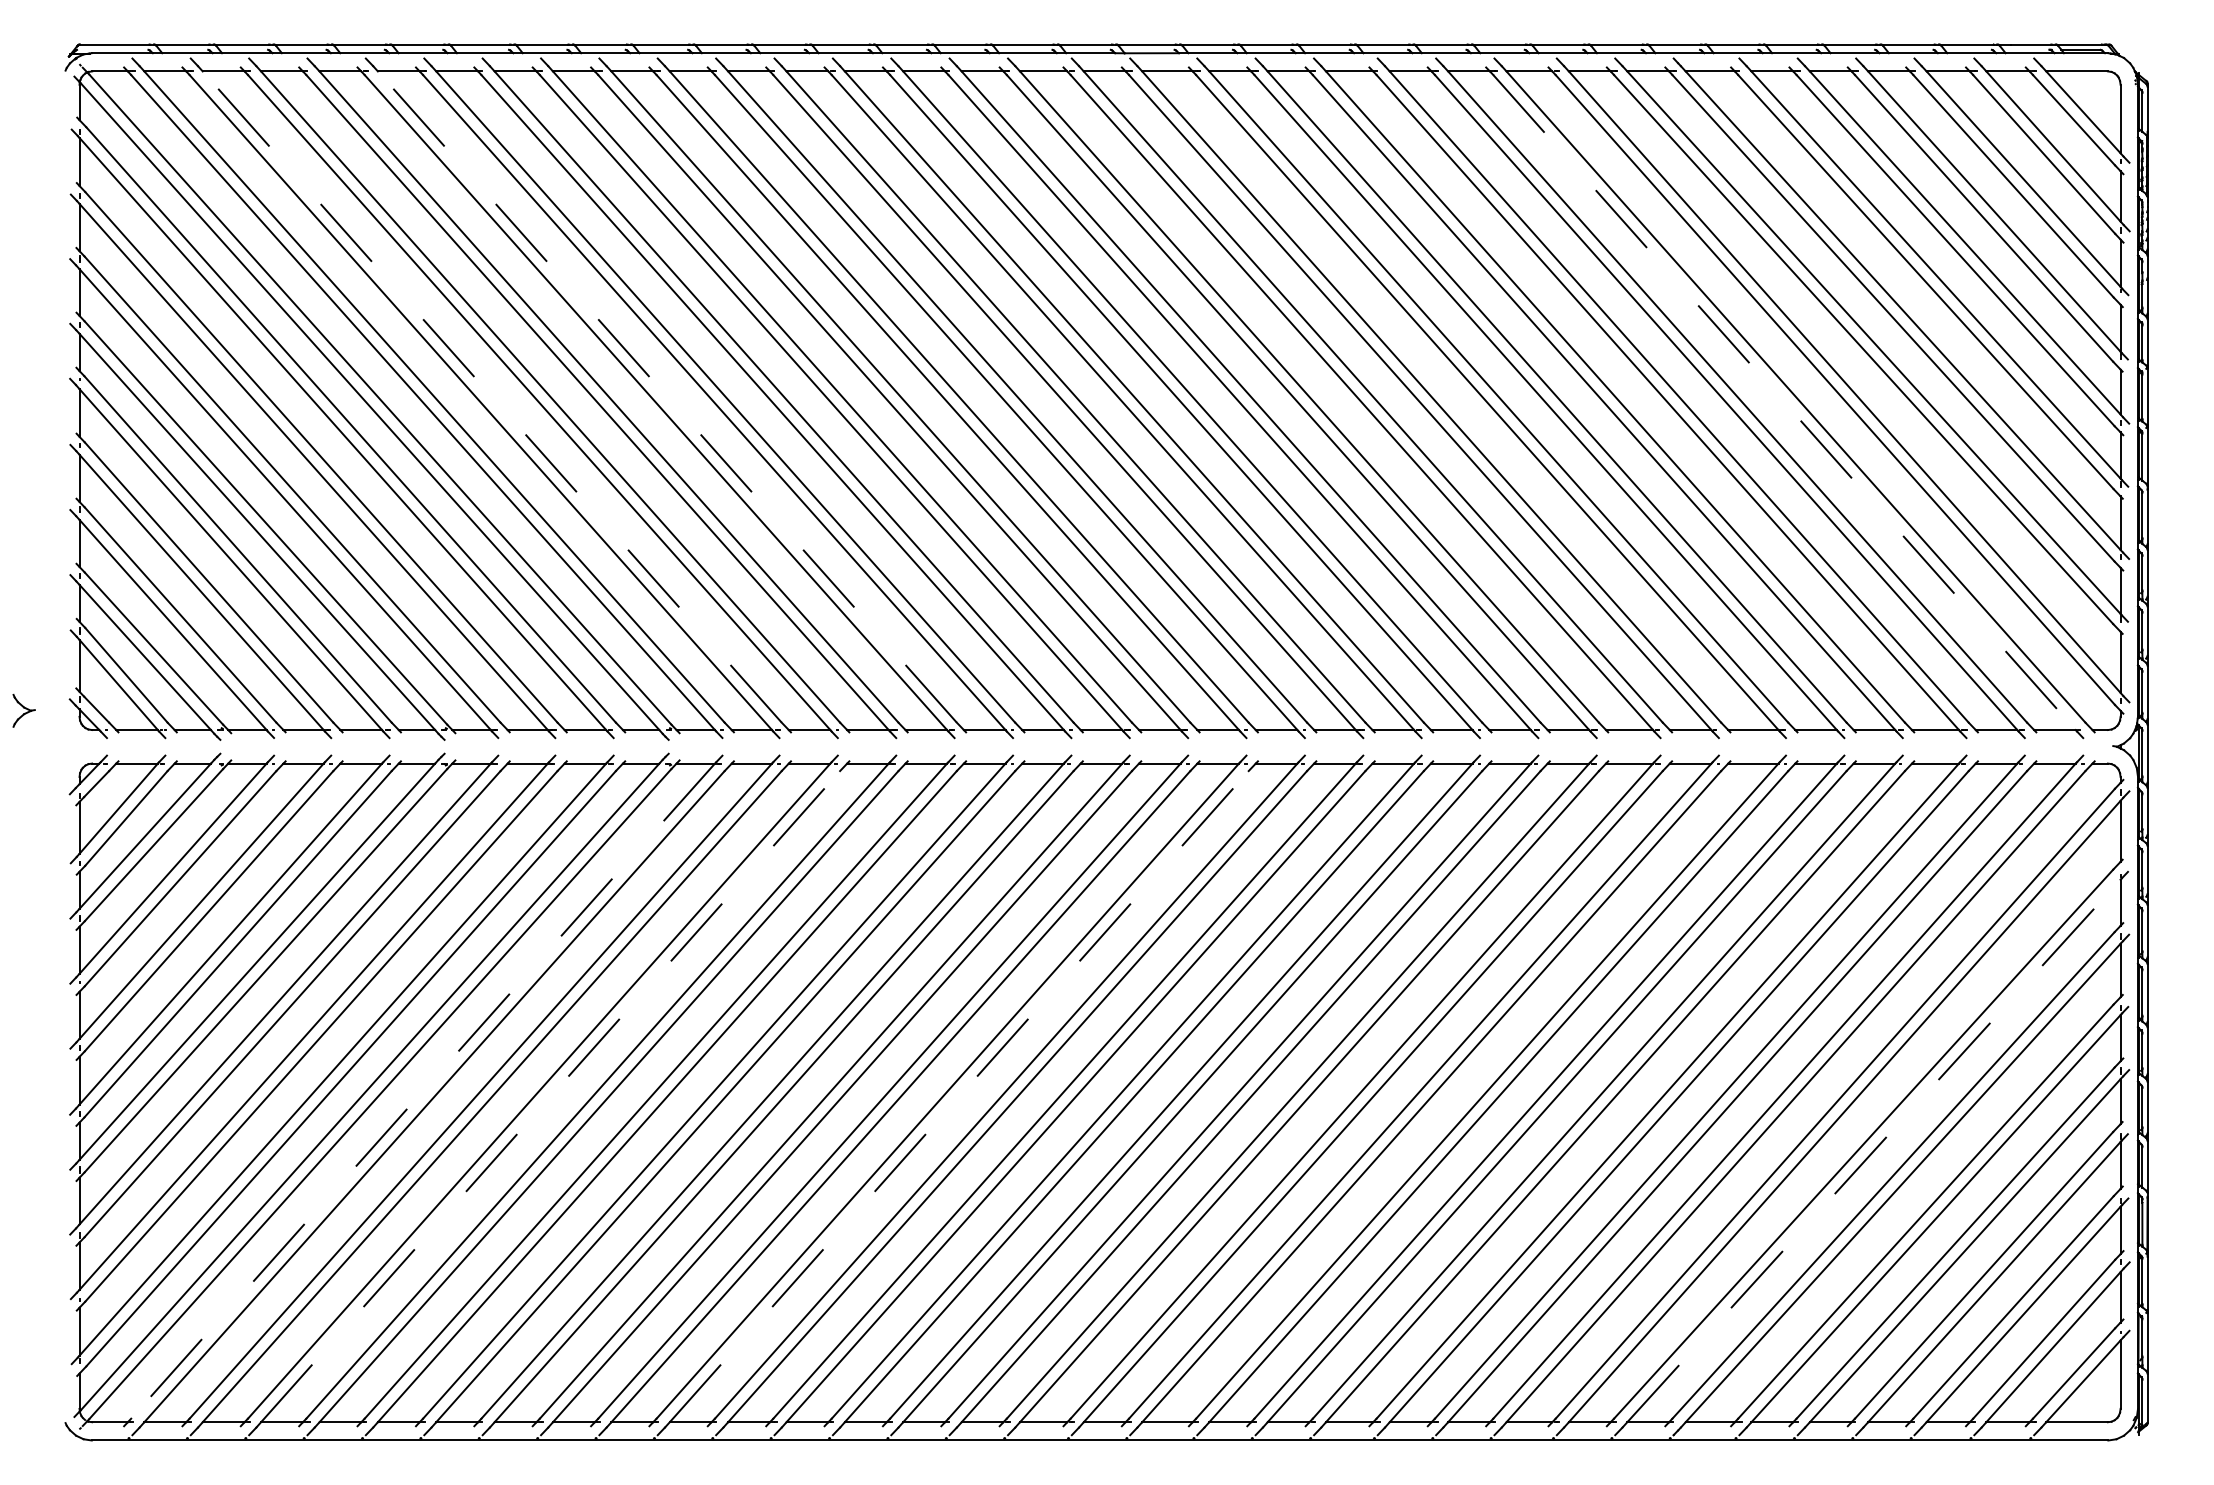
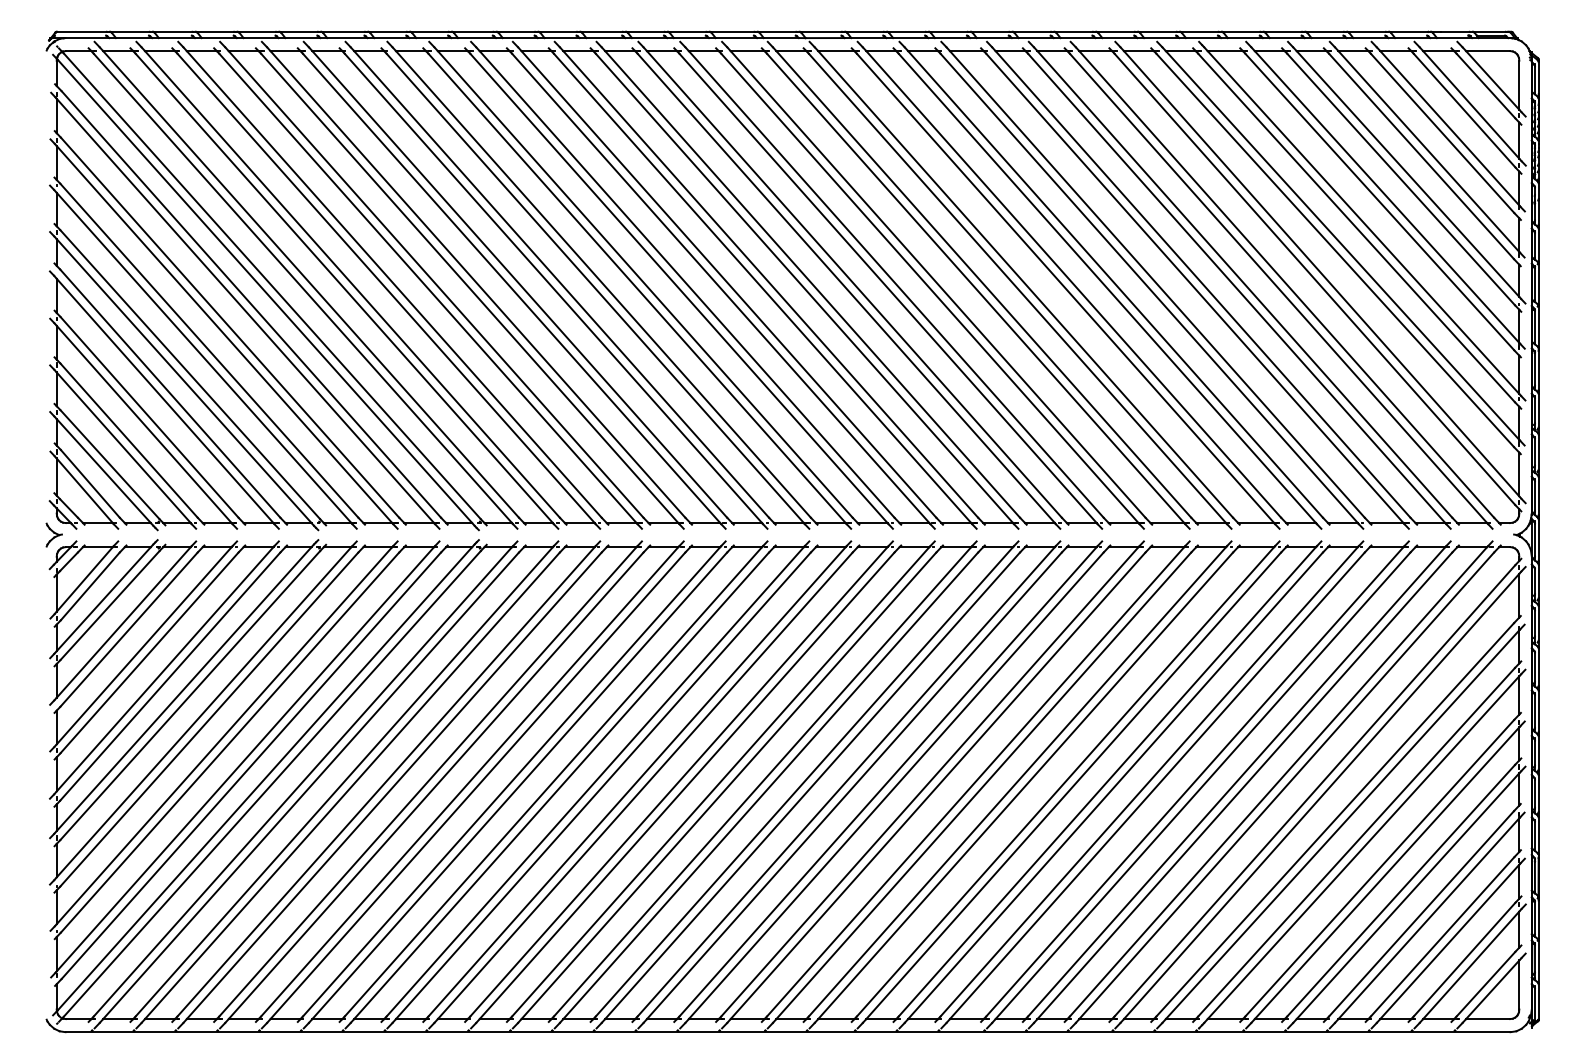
line: (492, 397) -> (352, 284), dashed -> solid
line: (667, 397) -> (478, 284), dashed -> solid
line: (1784, 402) -> (1278, 288), dashed -> solid
part: (23, 710) -> (53, 534), moved
line: (423, 1091) -> (303, 782), dashed -> solid
line: (550, 1096) -> (394, 785), dashed -> solid
line: (959, 1096) -> (687, 785), dashed -> solid
line: (1873, 1150) -> (1342, 824), dashed -> solid

